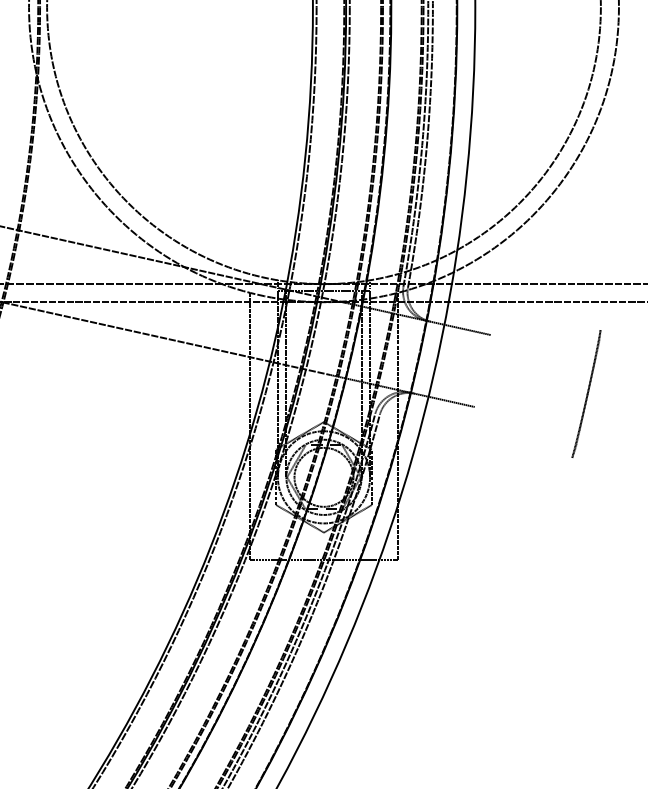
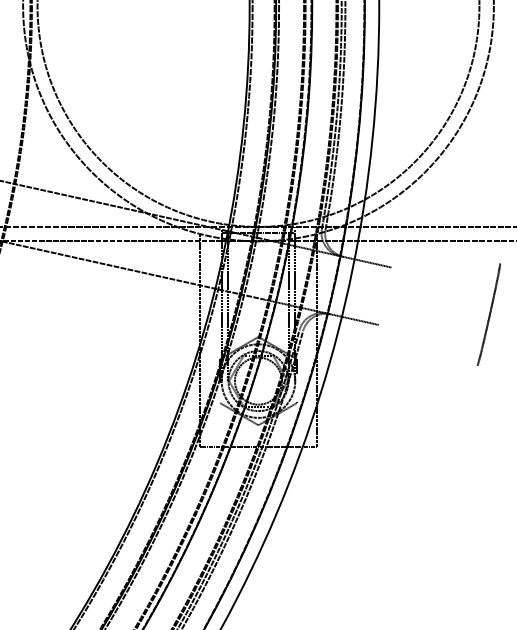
line: (587, 393) -> (489, 314), moved

